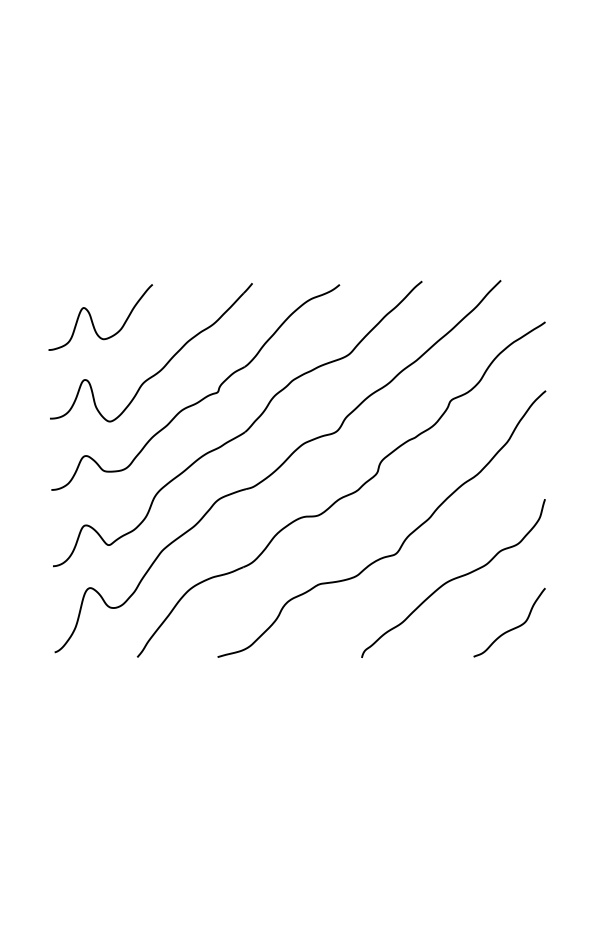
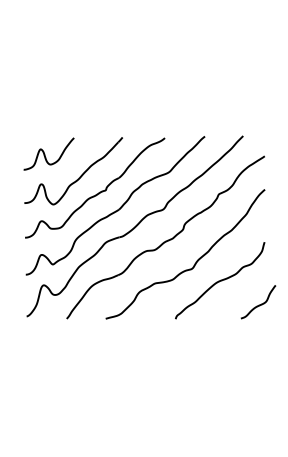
curve: (509, 627) -> (258, 304), moved

